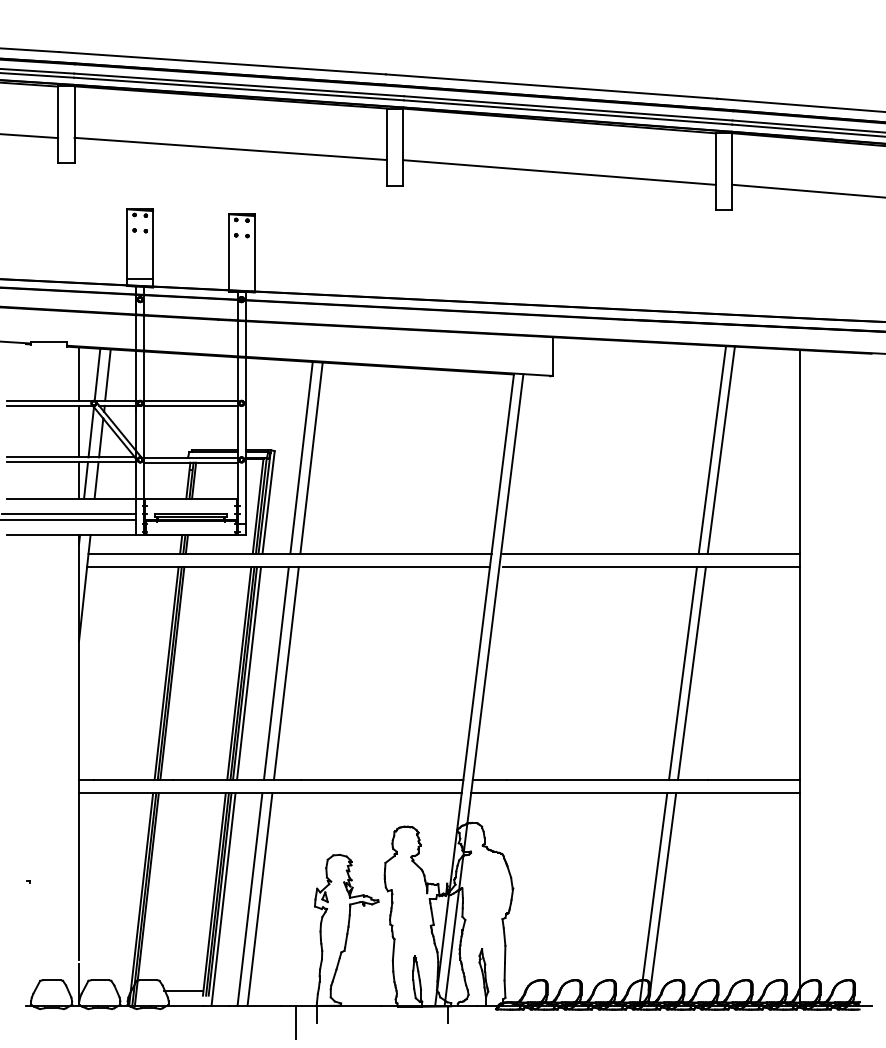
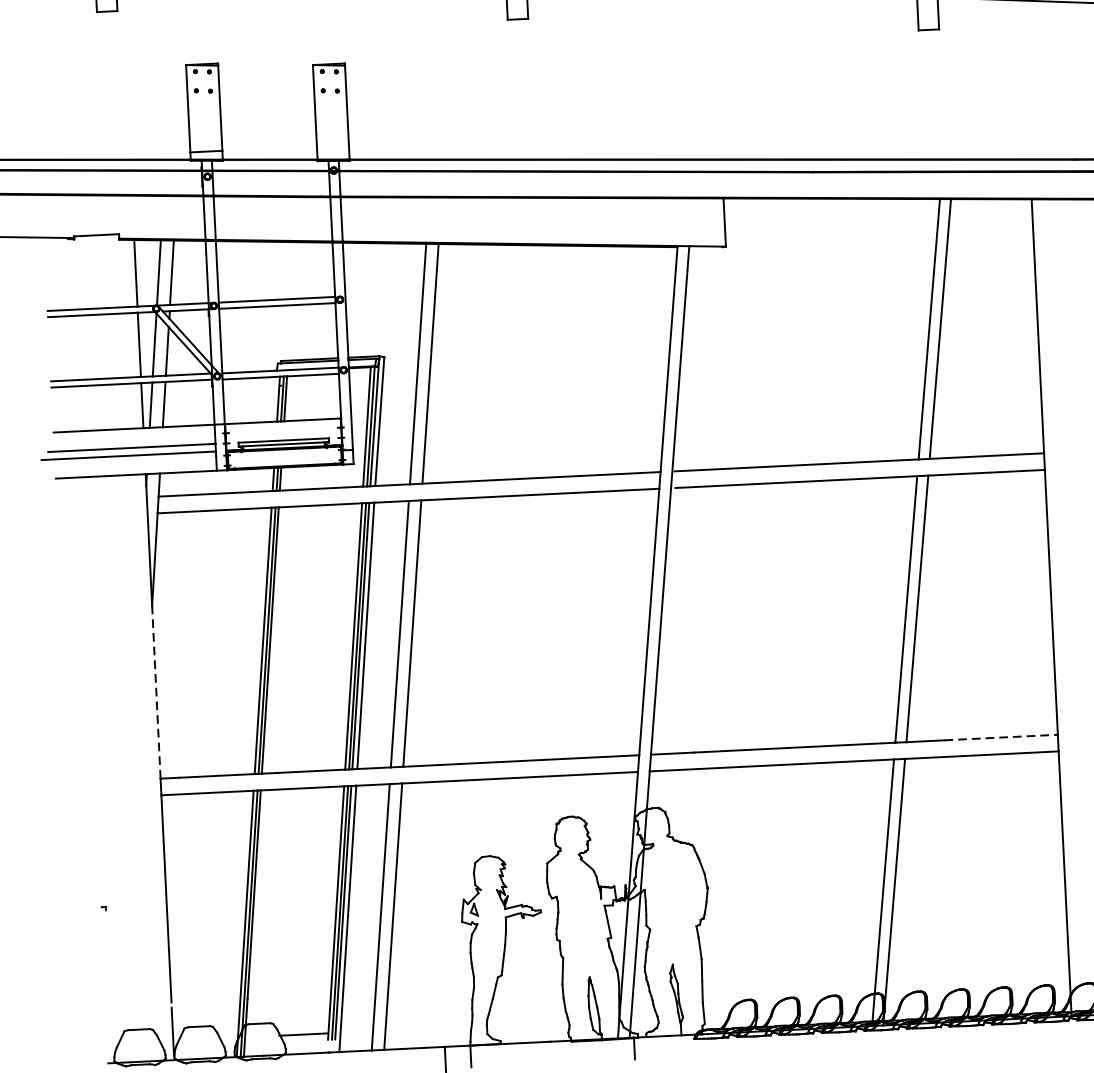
line: (79, 710) -> (156, 692), solid -> dashed
line: (753, 779) -> (1000, 737), solid -> dashed

